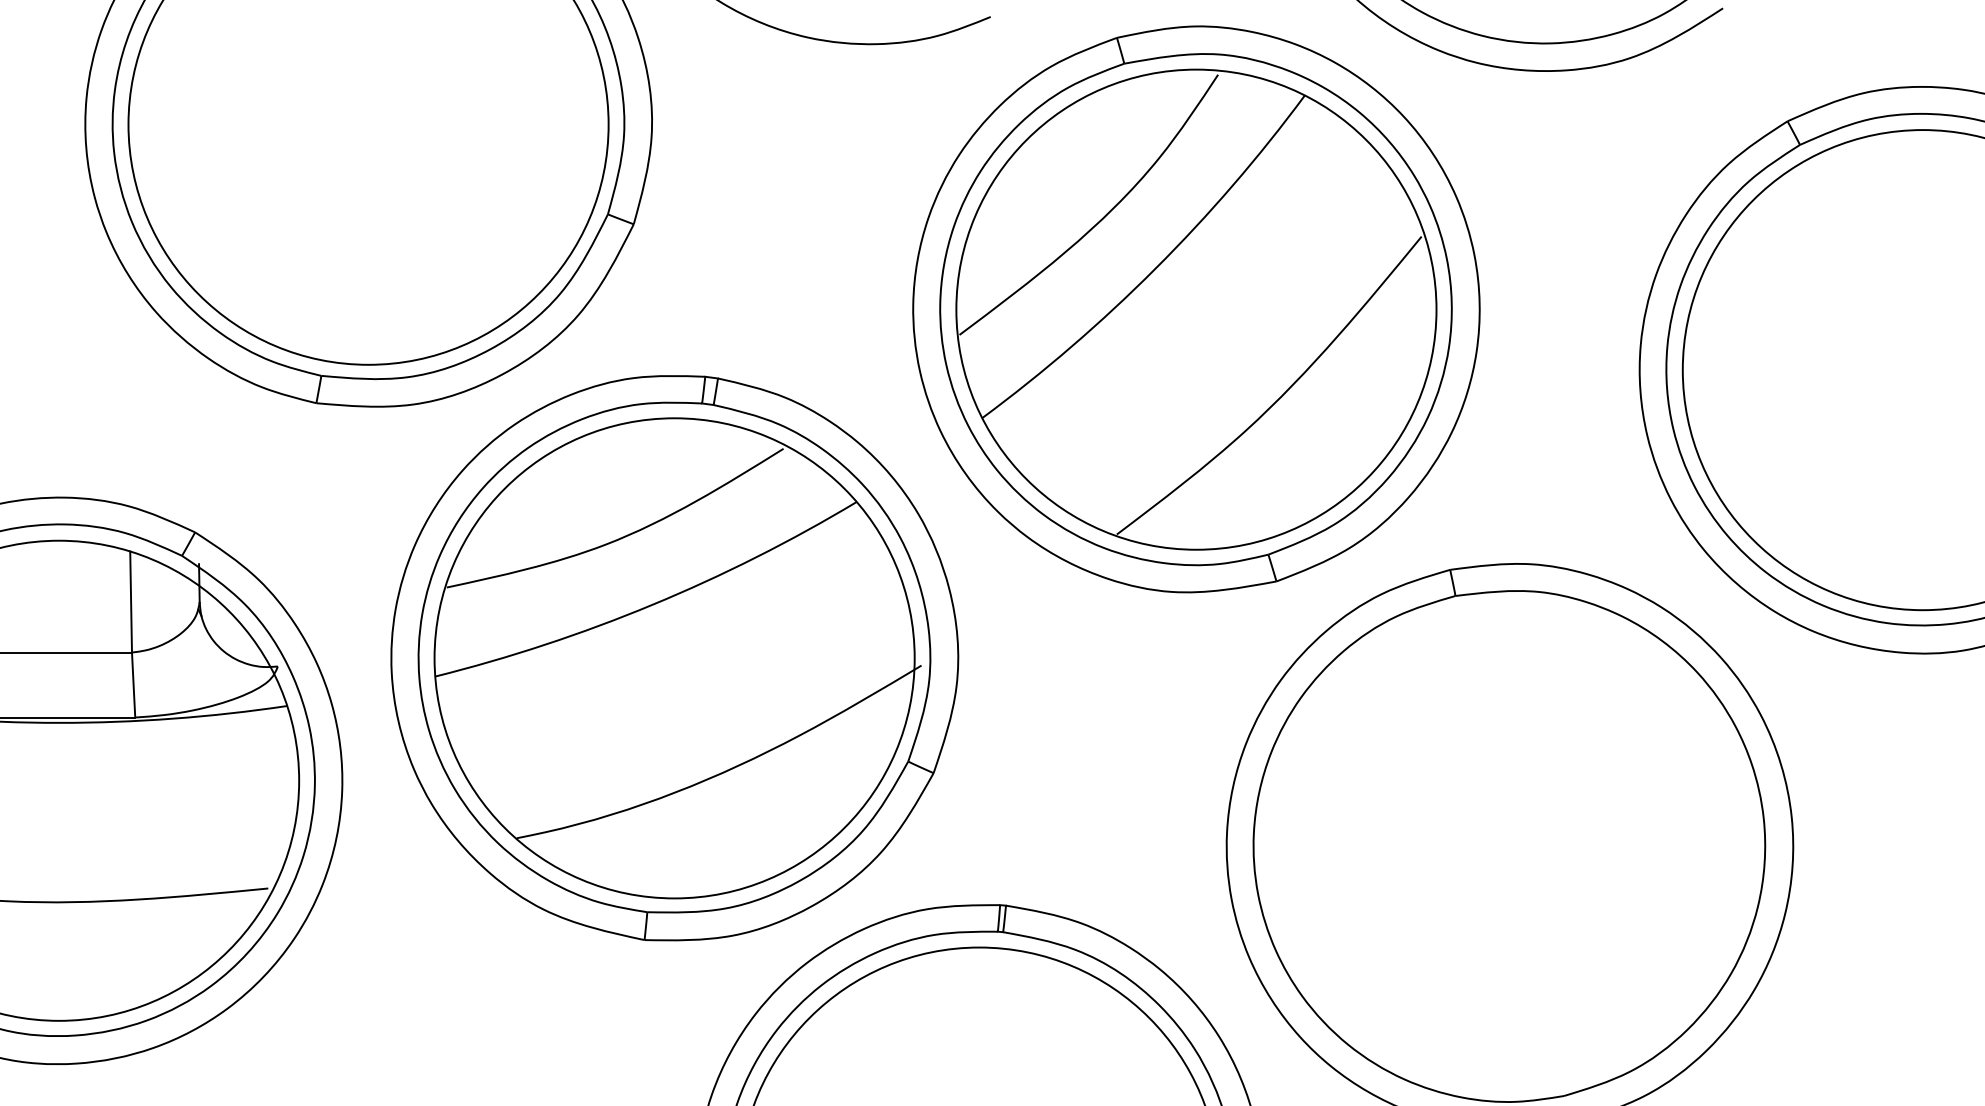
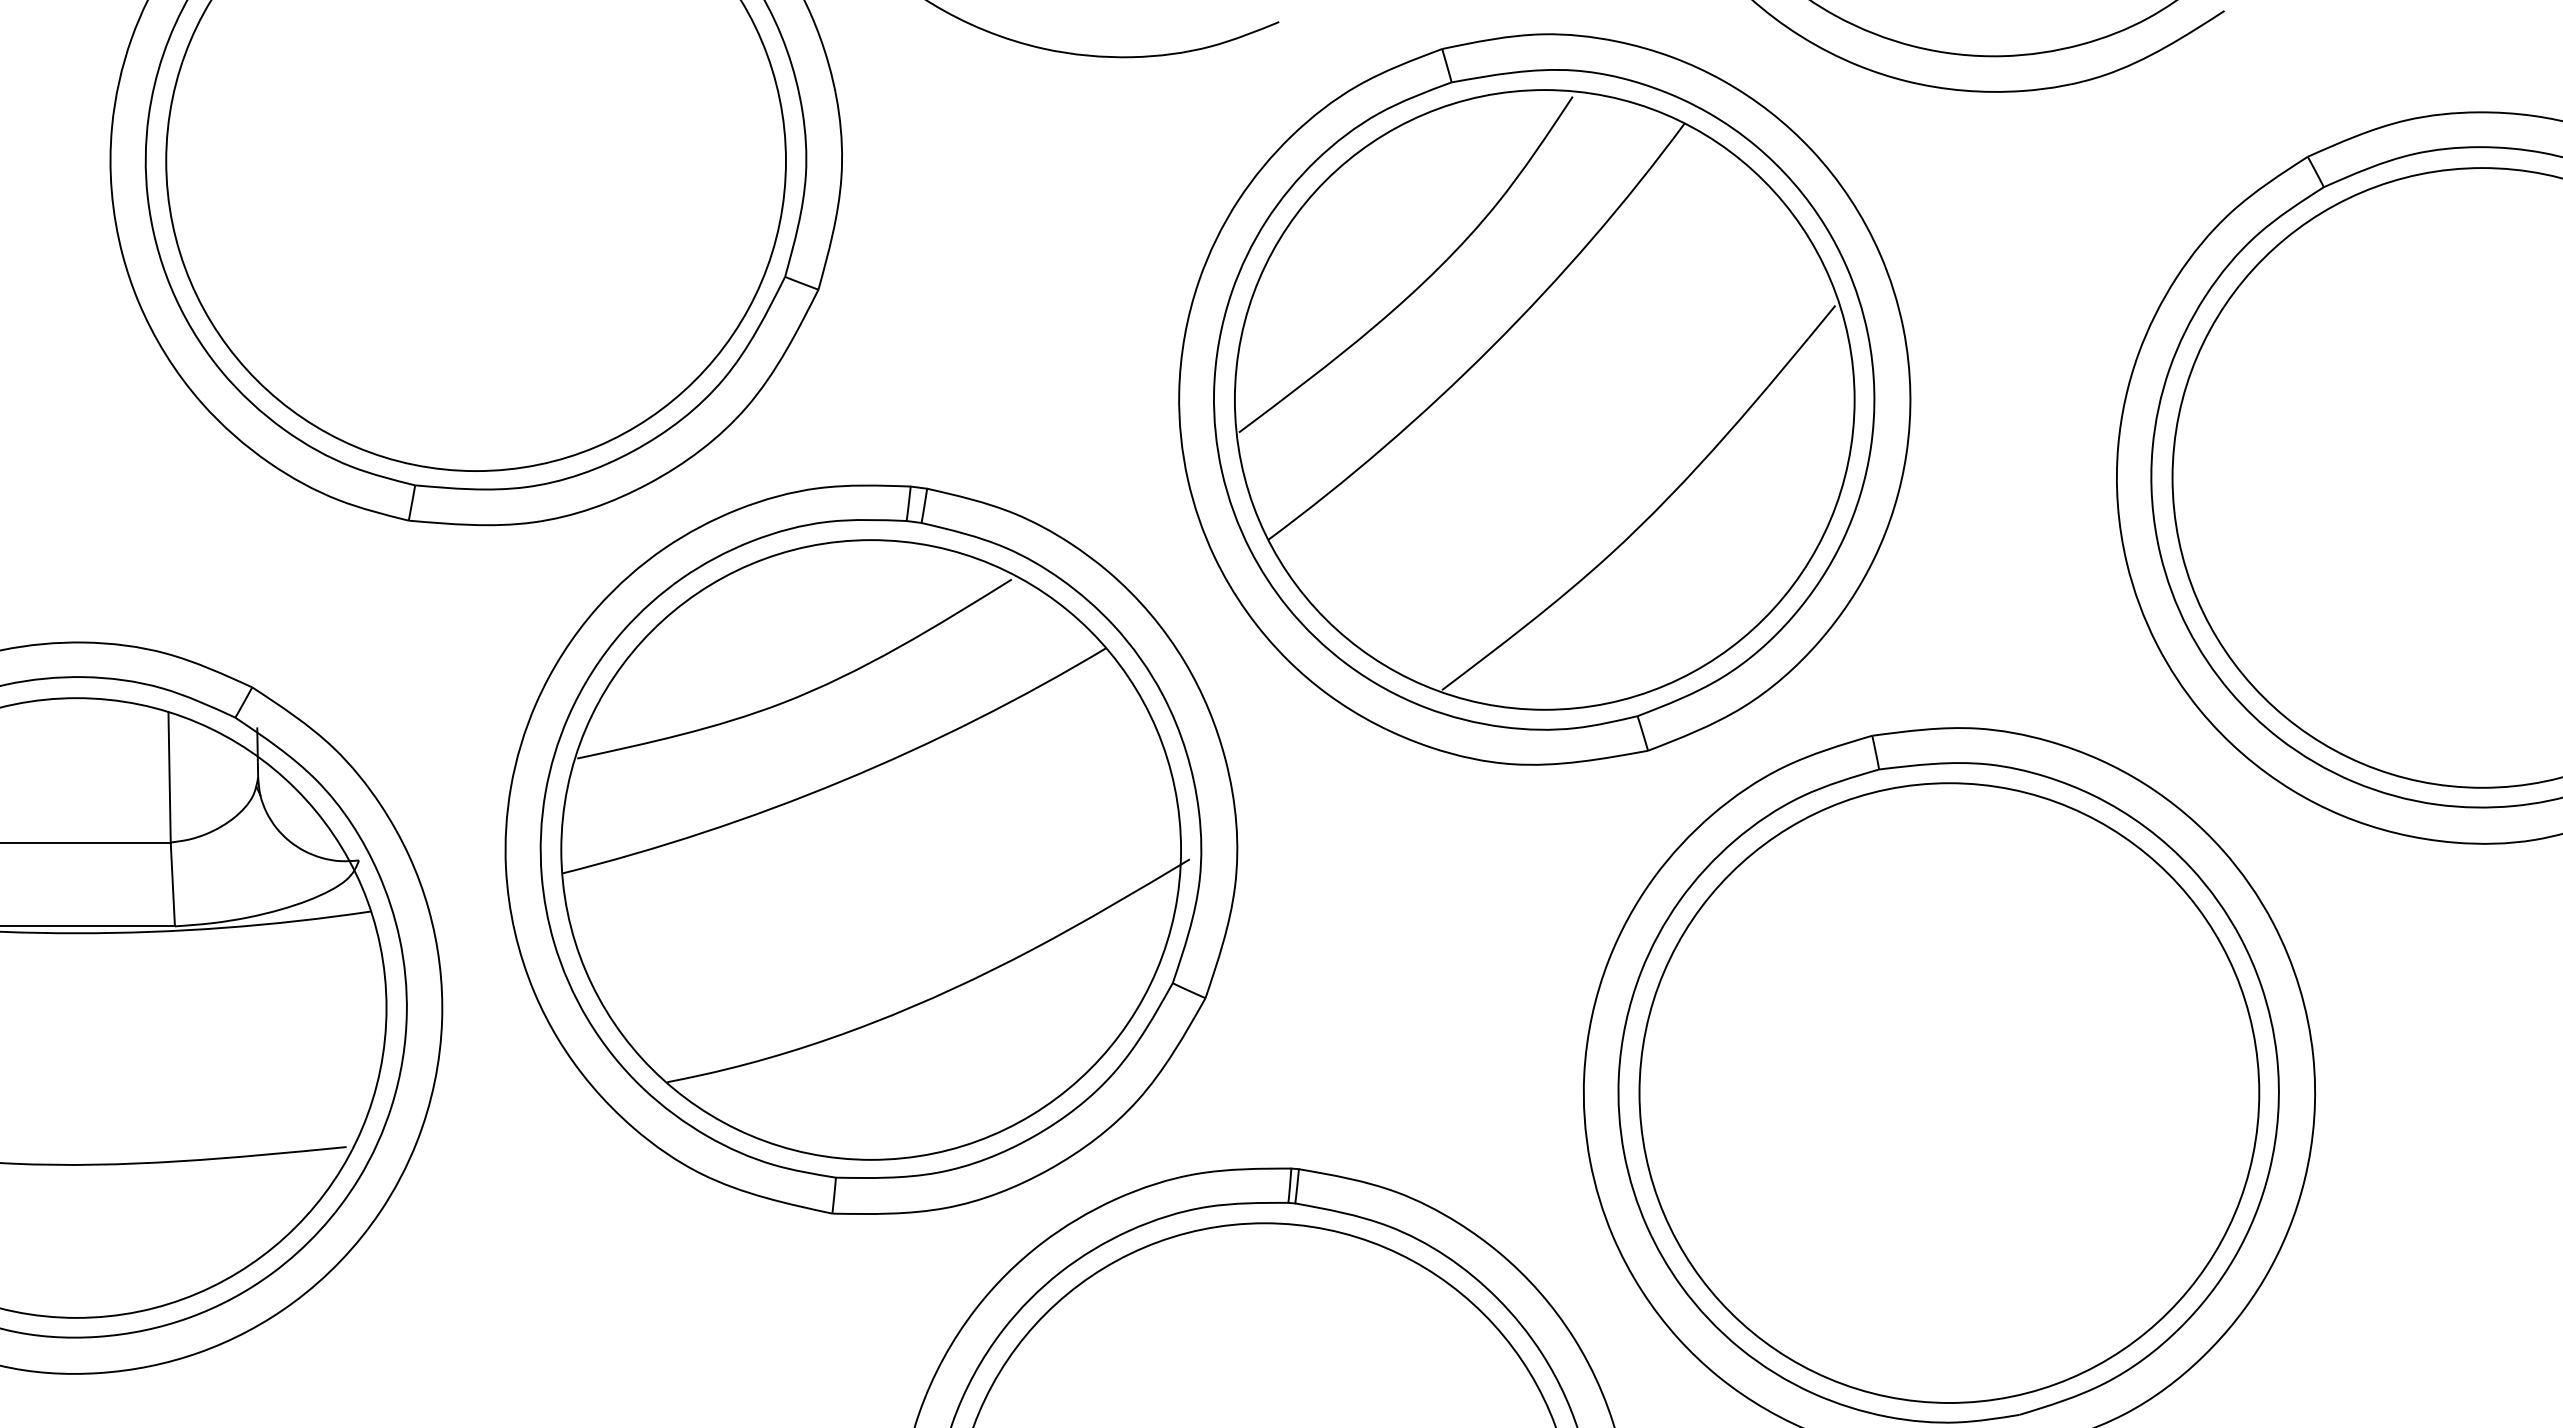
circle: (1509, 846) -> (1949, 1092), added

